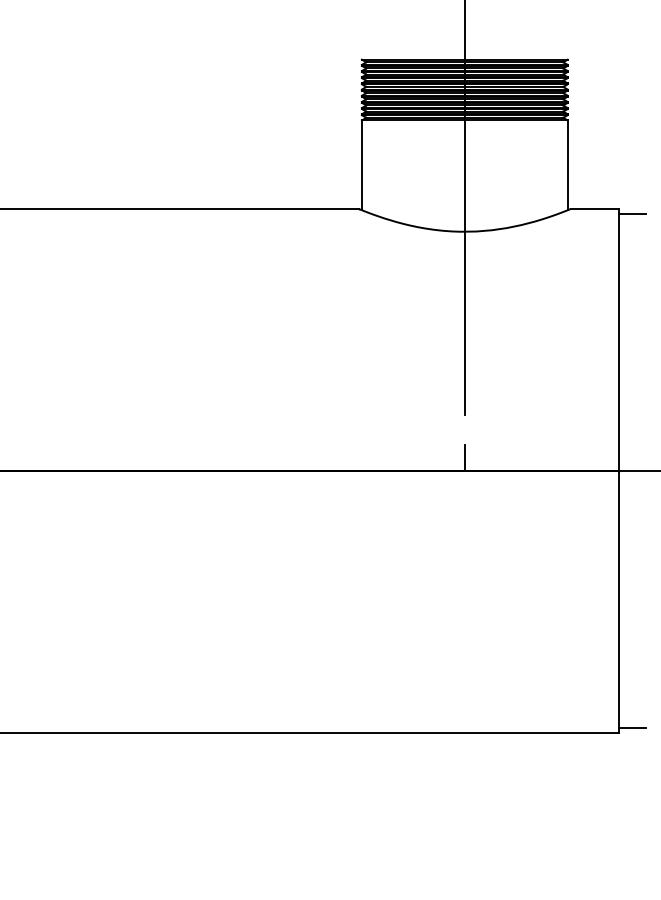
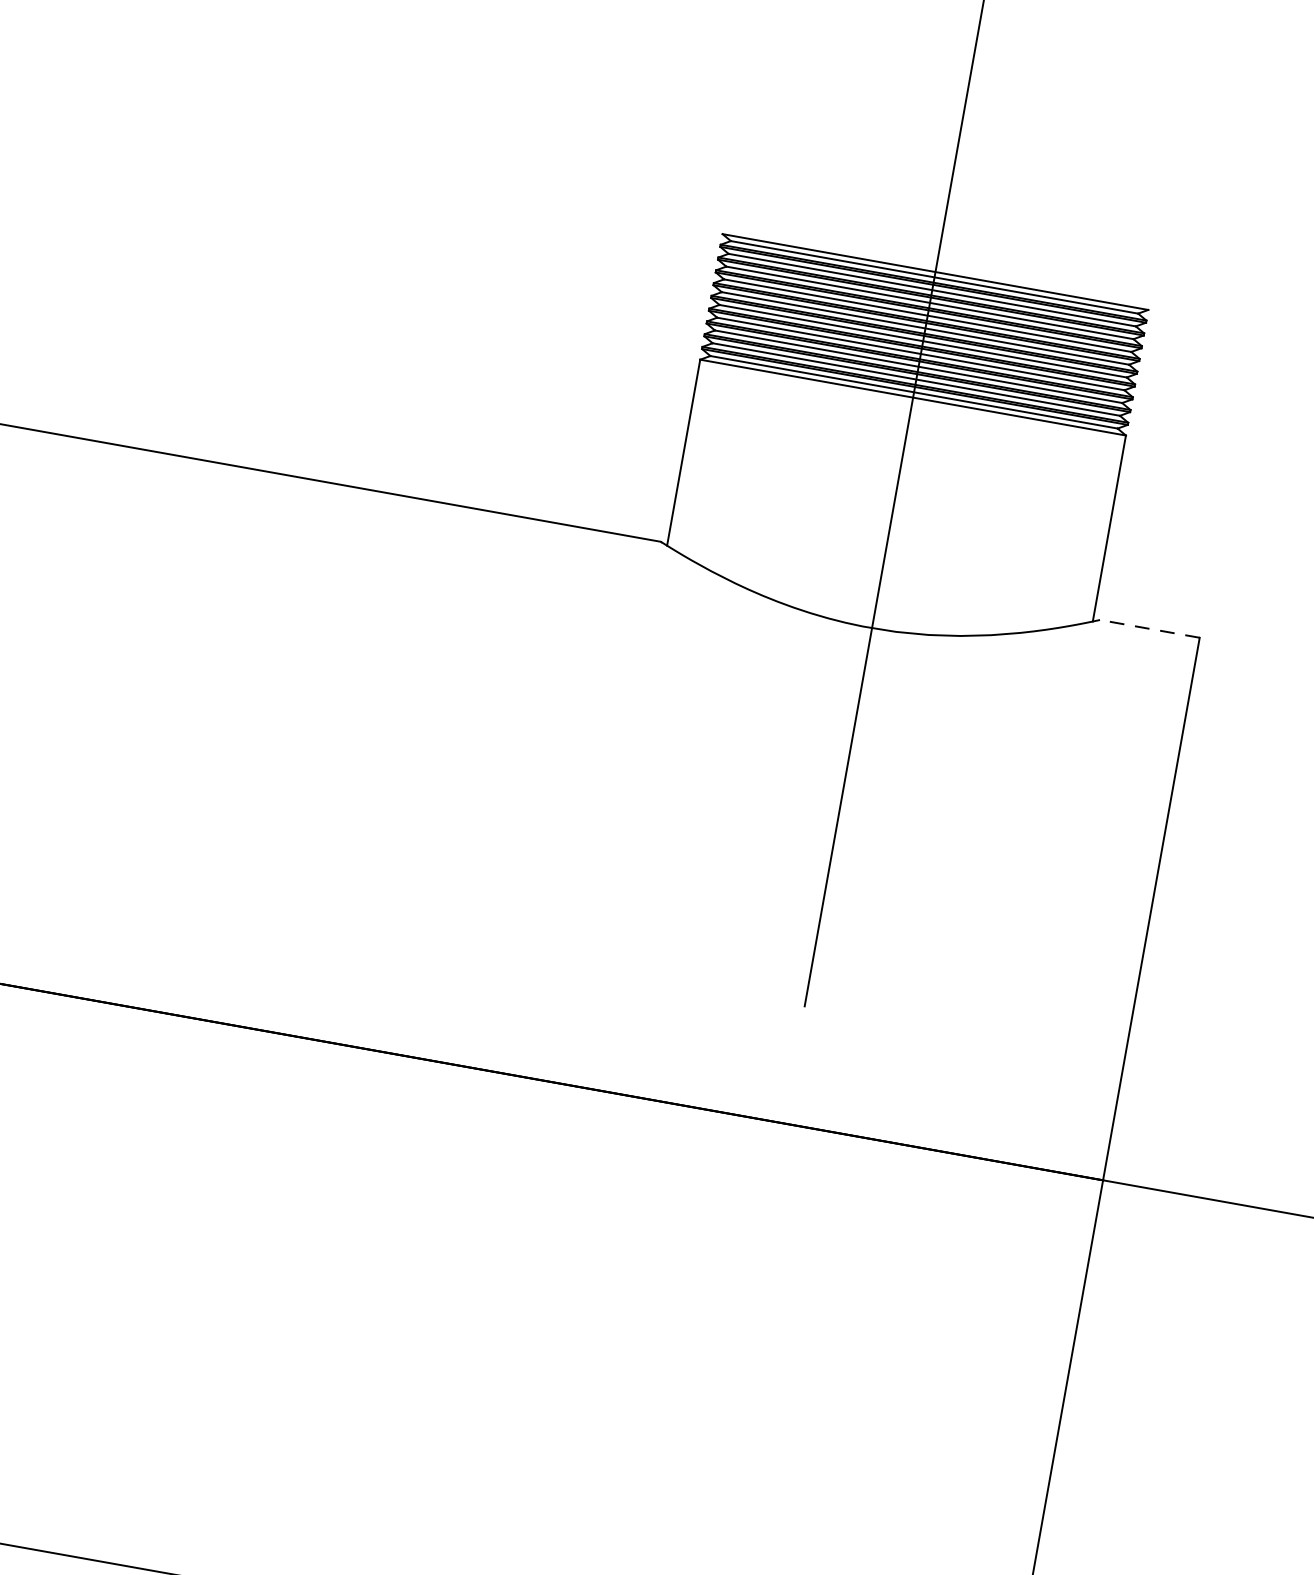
line: (594, 208) -> (1148, 627), solid -> dashed
line: (632, 213) -> (1225, 652), removed
line: (464, 458) -> (787, 1097), removed

